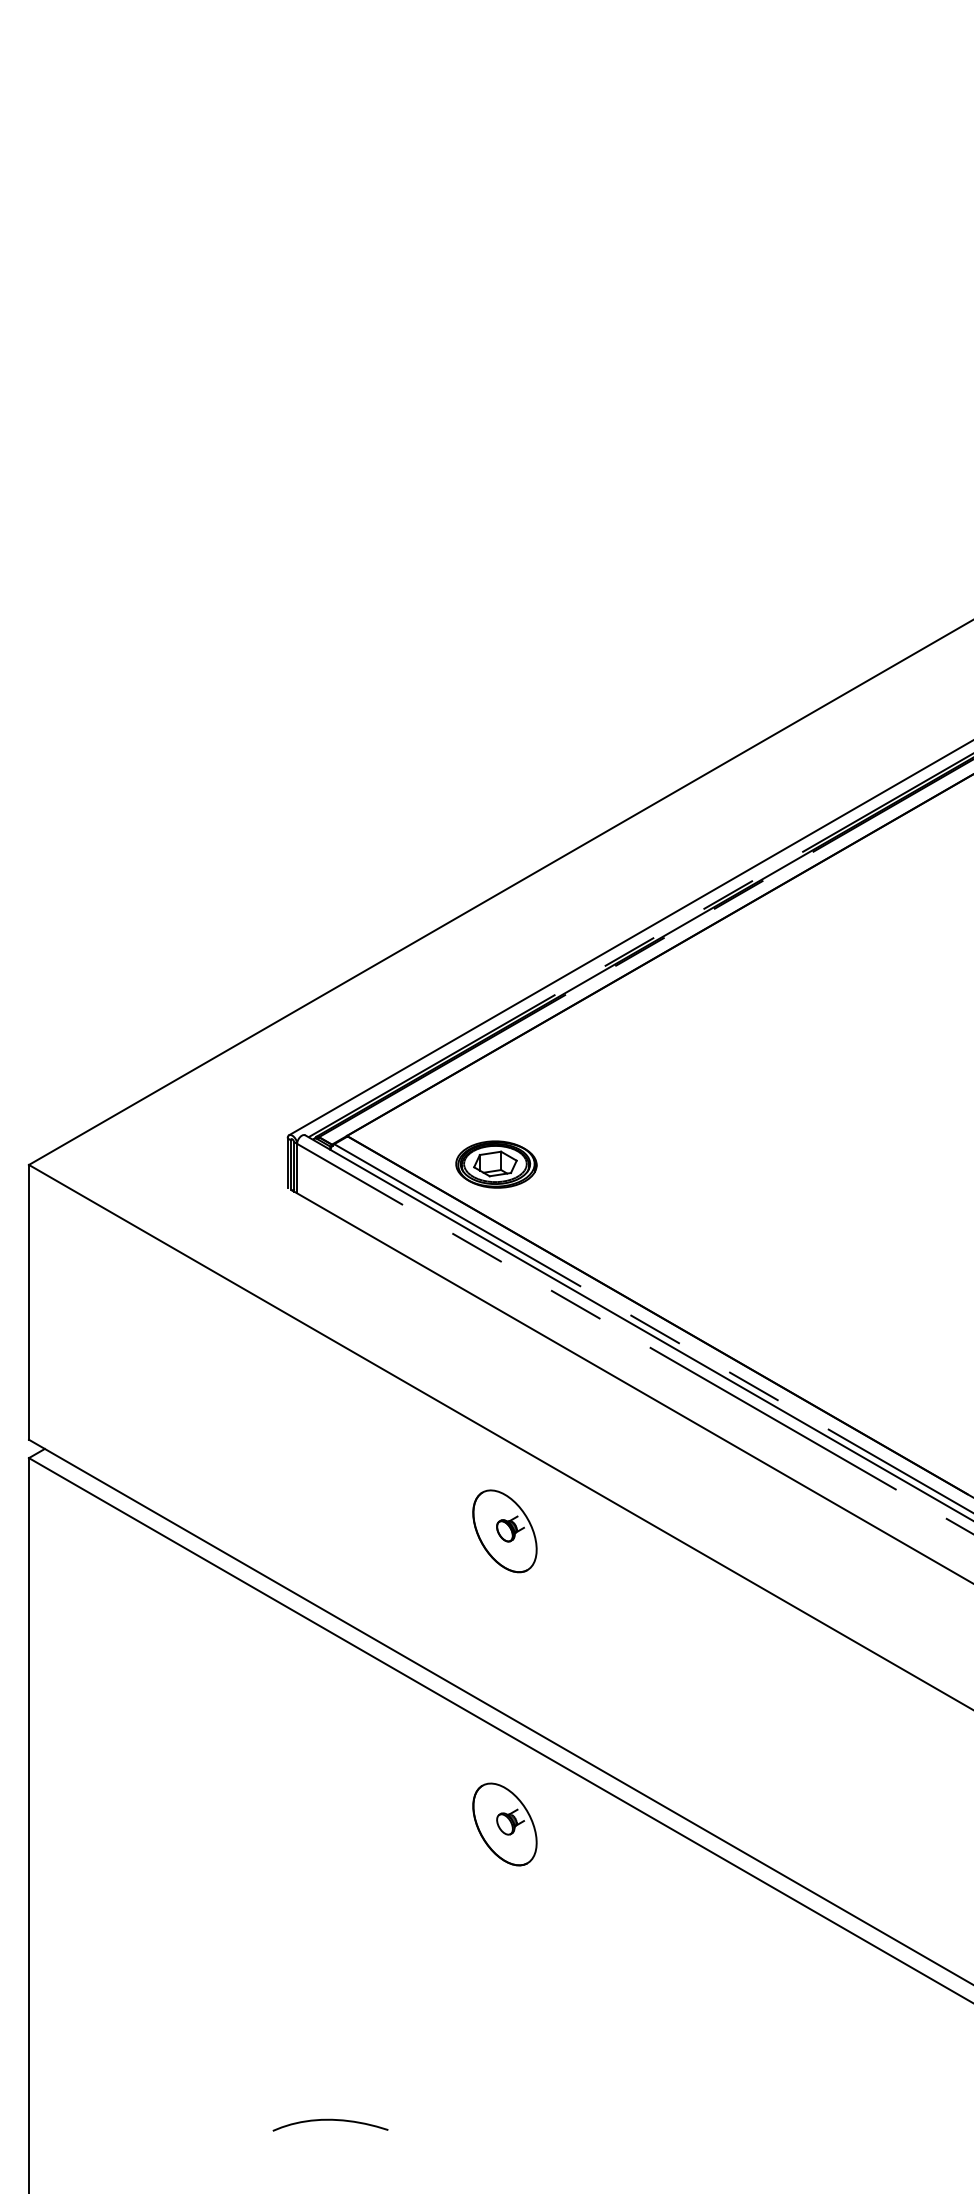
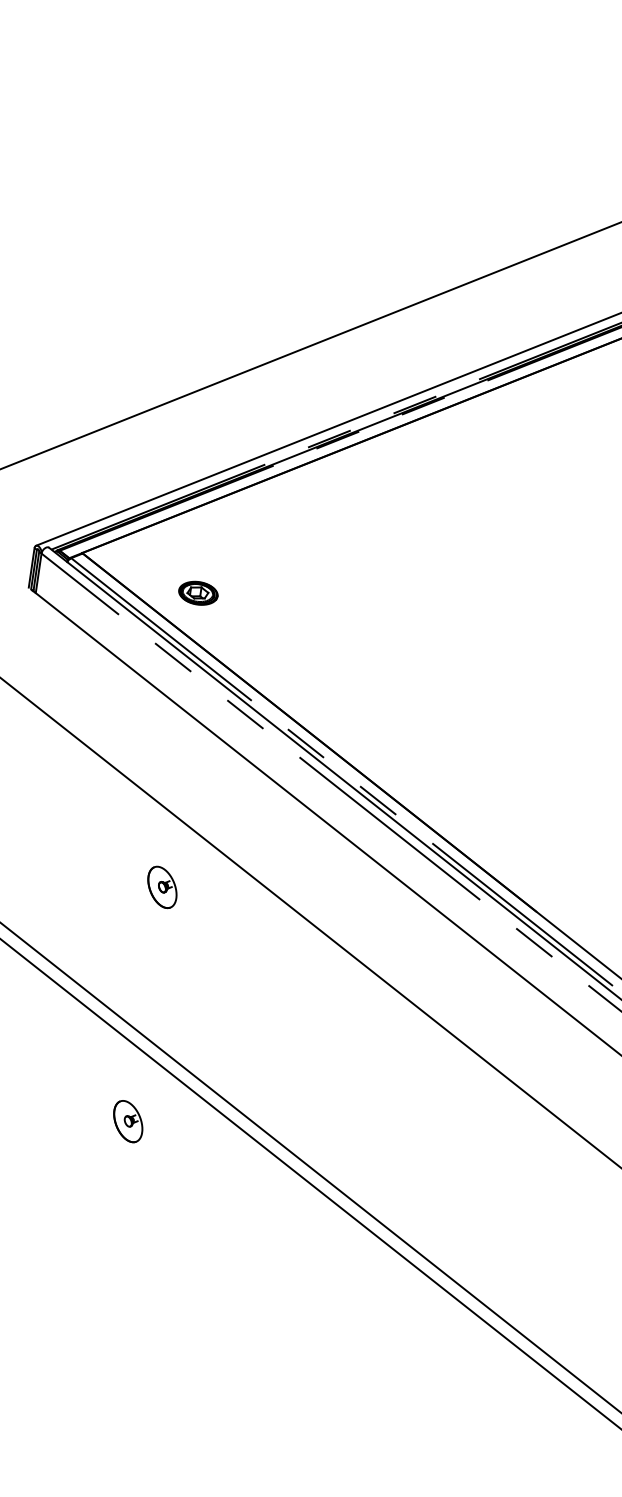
part: (496, 1164) -> (198, 593), size x0.6
part: (504, 1531) -> (162, 887), size x0.6
part: (504, 1824) -> (127, 1121), size x0.6

